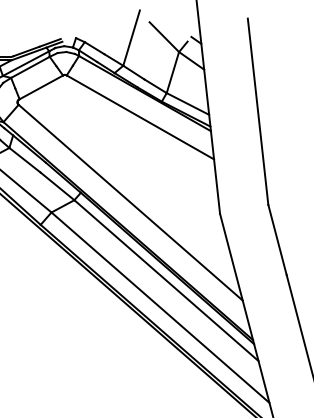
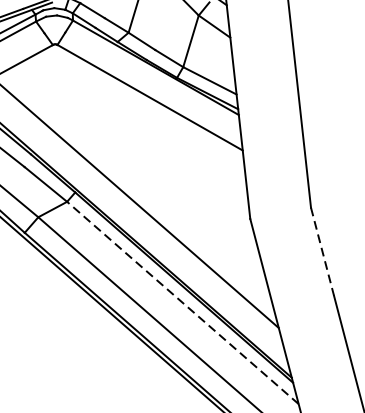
line: (277, 240) -> (322, 252), solid -> dashed
line: (166, 280) -> (182, 302), solid -> dashed

